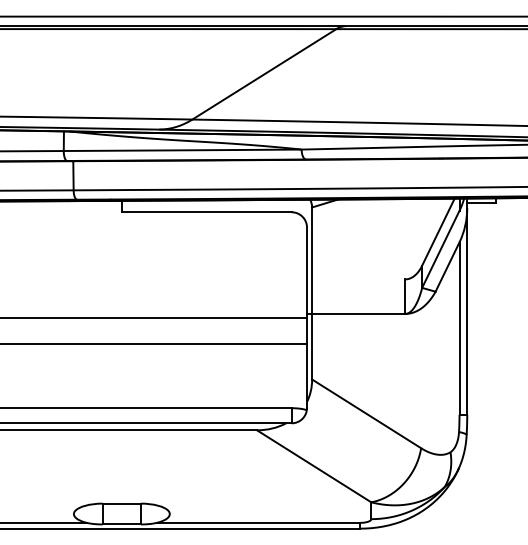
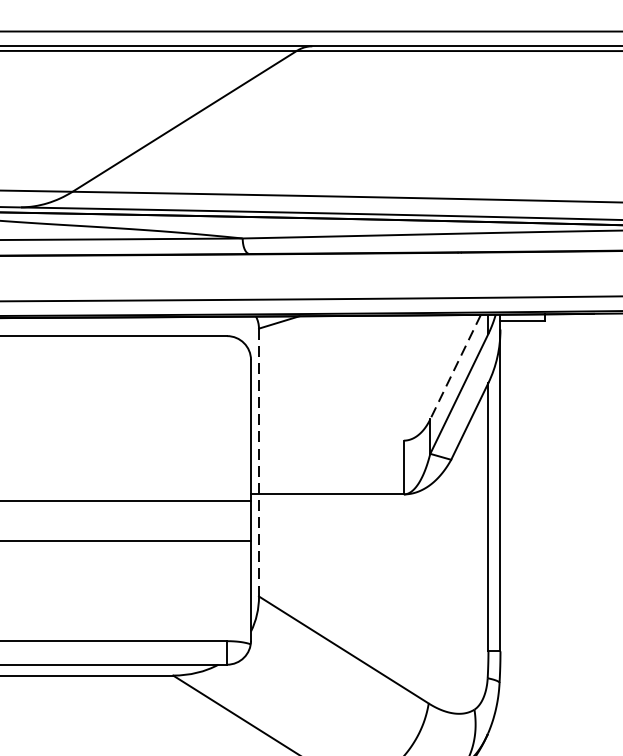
line: (438, 232) -> (455, 367), solid -> dashed
line: (312, 292) -> (259, 461), solid -> dashed

